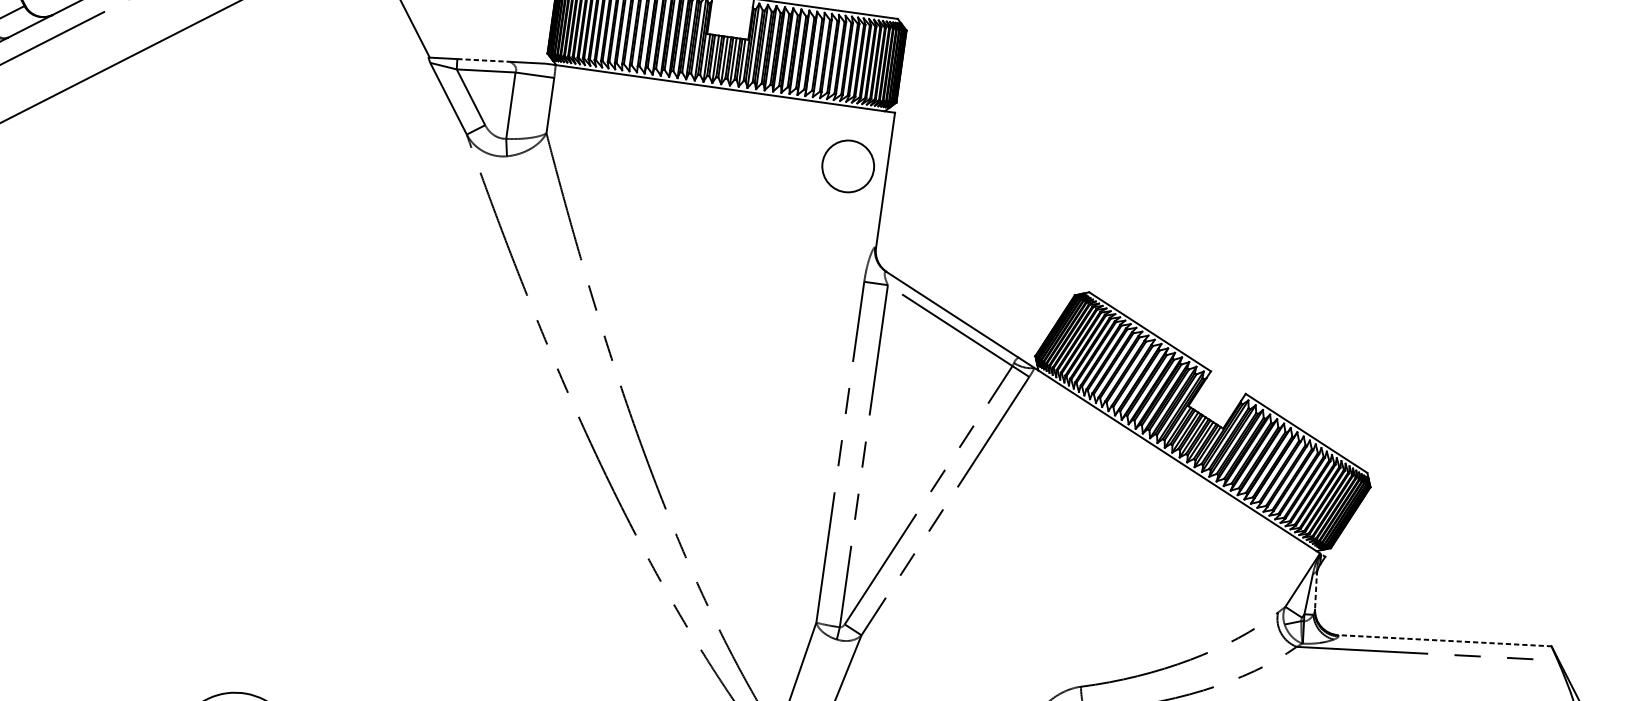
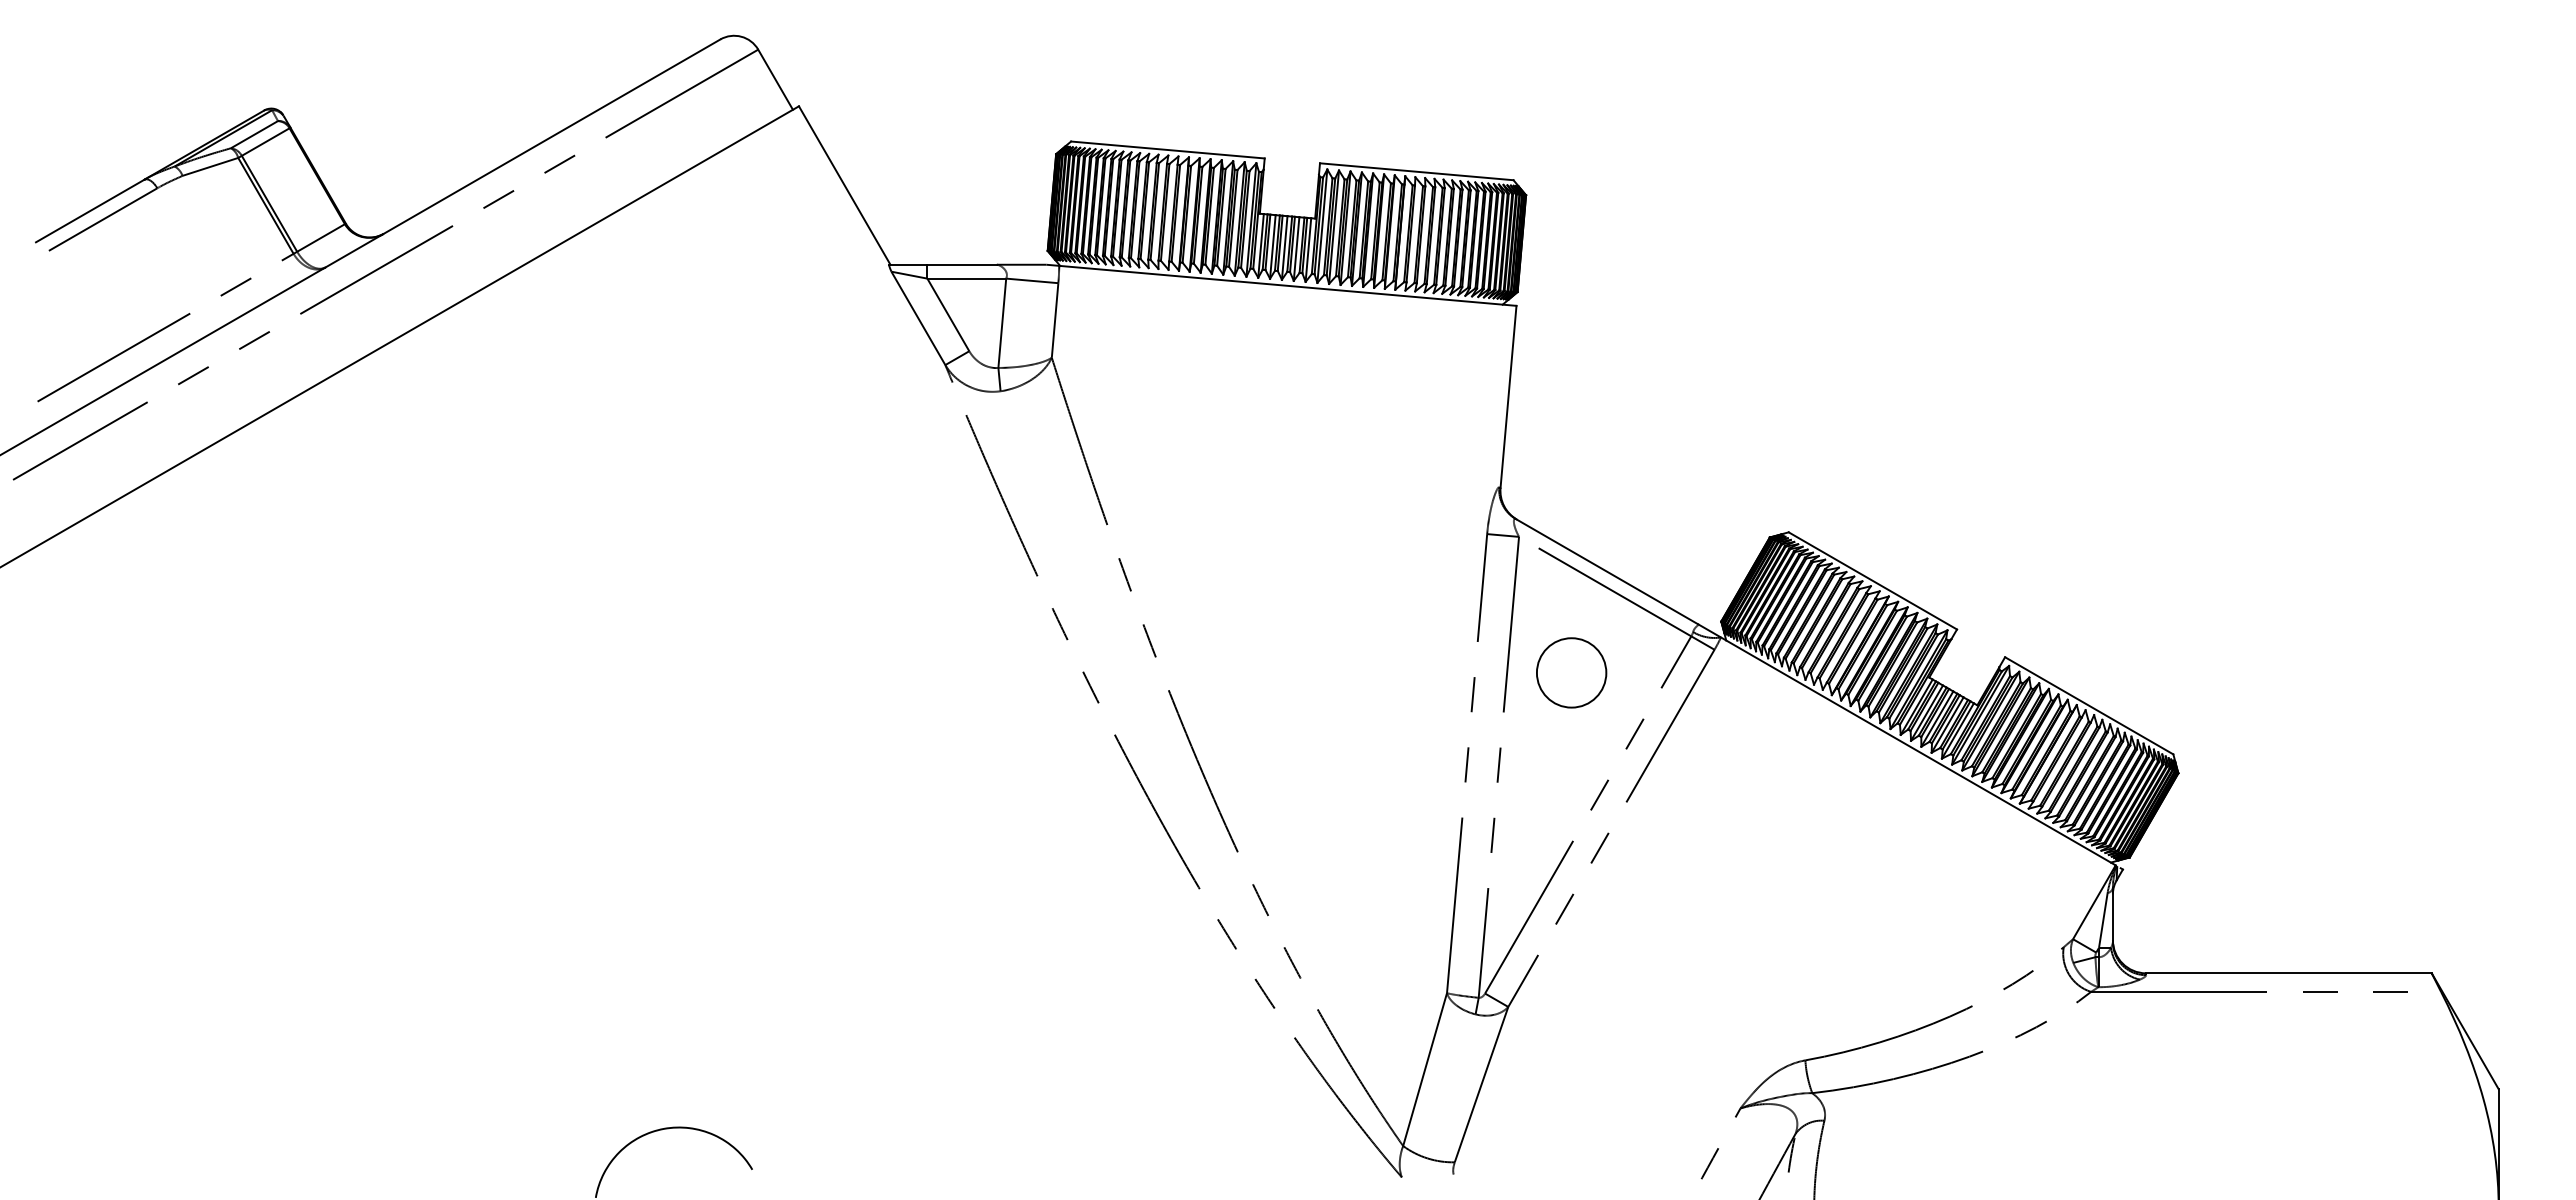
line: (483, 60) -> (962, 264), dashed -> solid
circle: (848, 166) -> (1571, 672), moved
line: (1315, 590) -> (2112, 915), dashed -> solid
line: (1444, 640) -> (2288, 973), dashed -> solid

